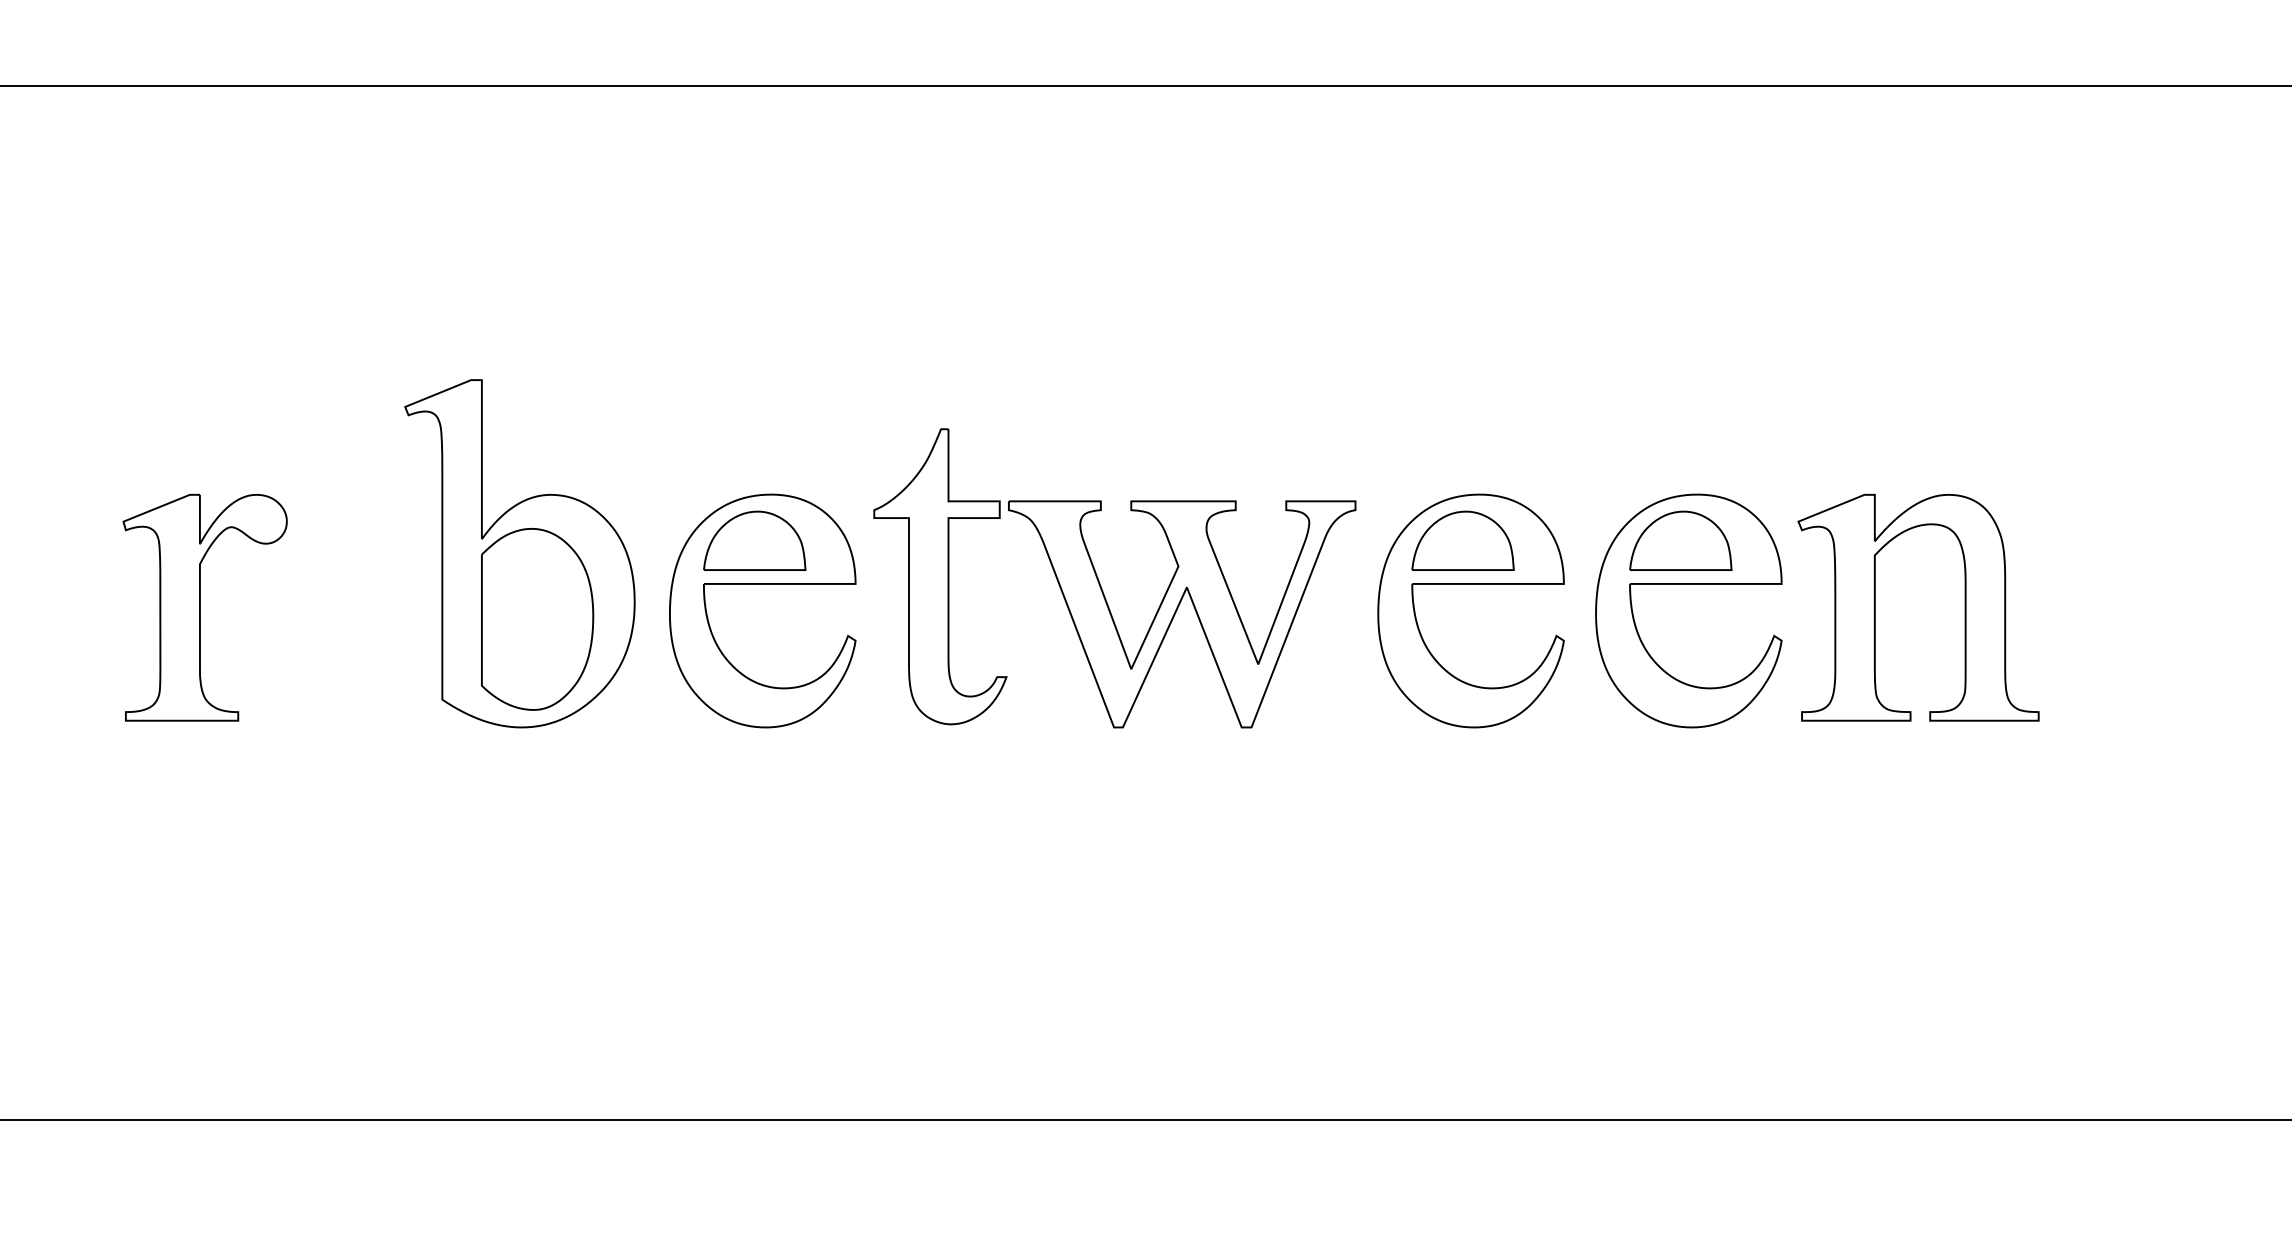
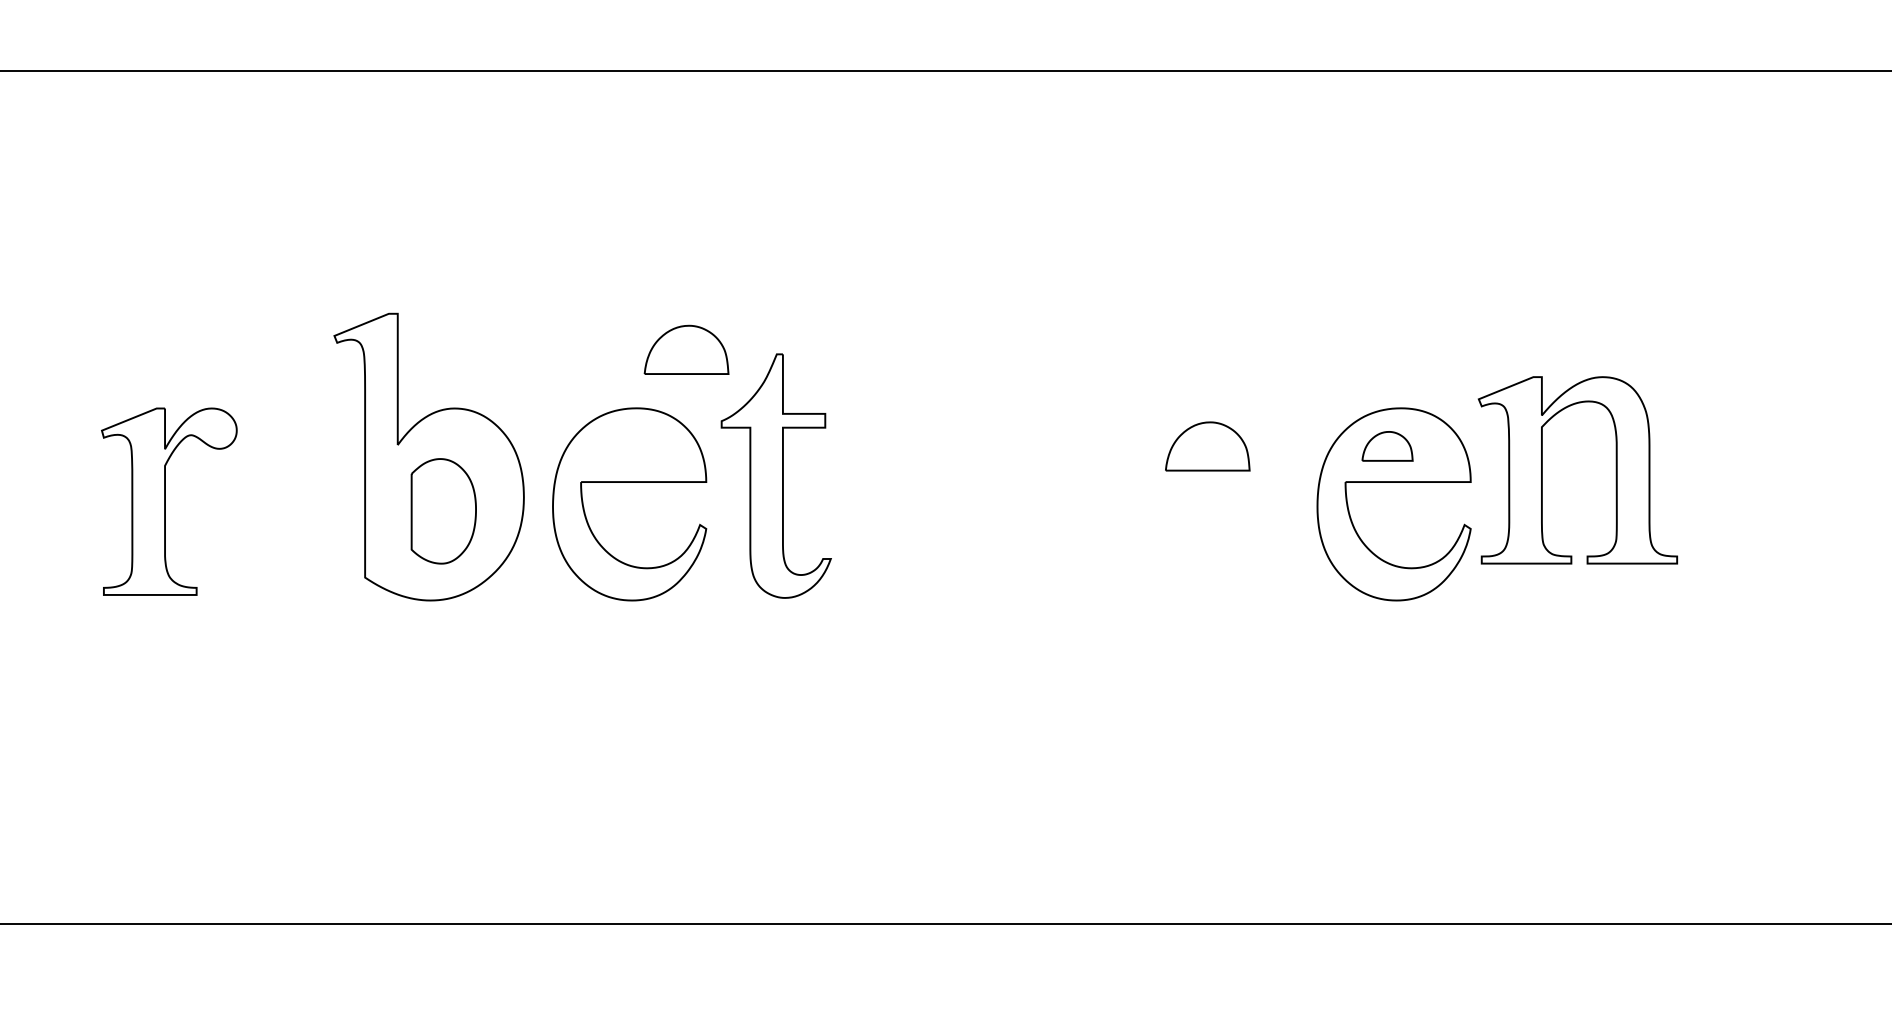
part: (754, 540) -> (686, 349), moved
part: (1680, 540) -> (1387, 446), size x0.6
part: (1470, 584) -> (1213, 482), removed
part: (1875, 607) -> (1542, 470), moved
part: (1176, 612) -> (971, 505), removed
part: (537, 619) -> (443, 511), size x0.7

